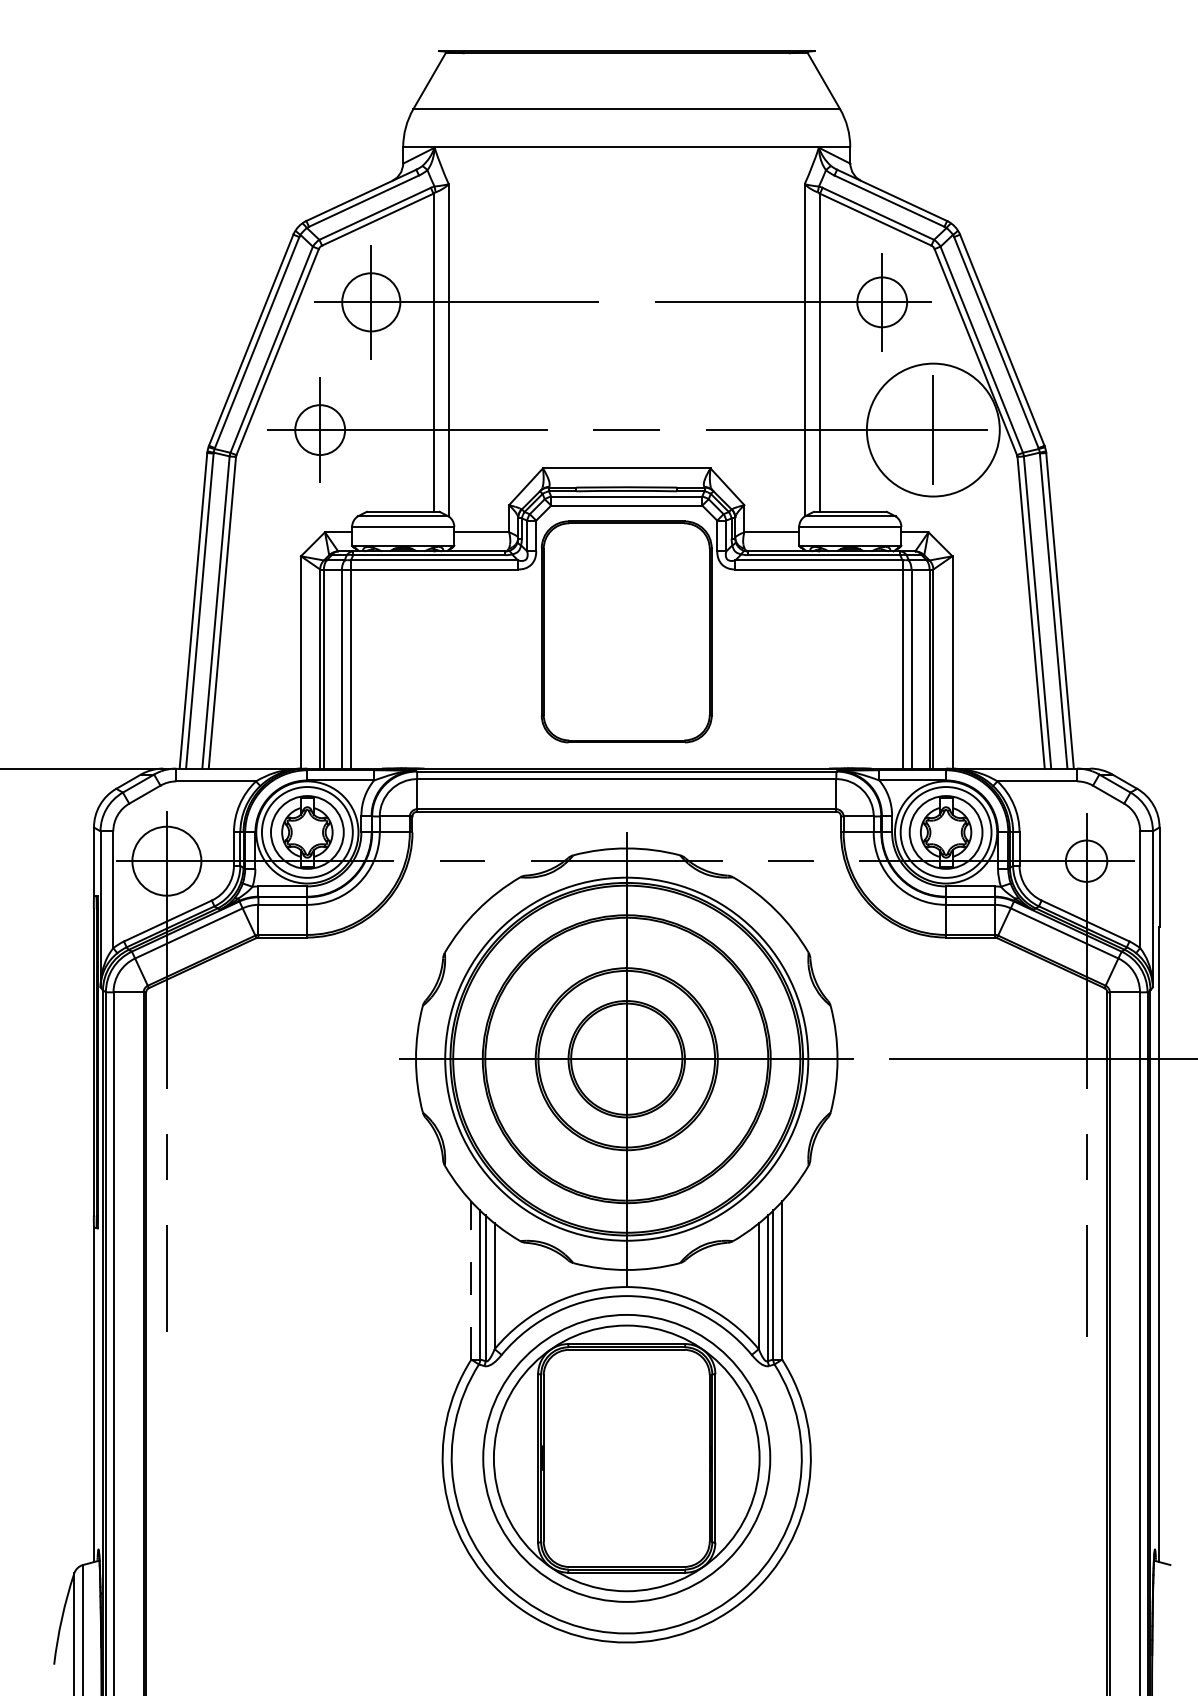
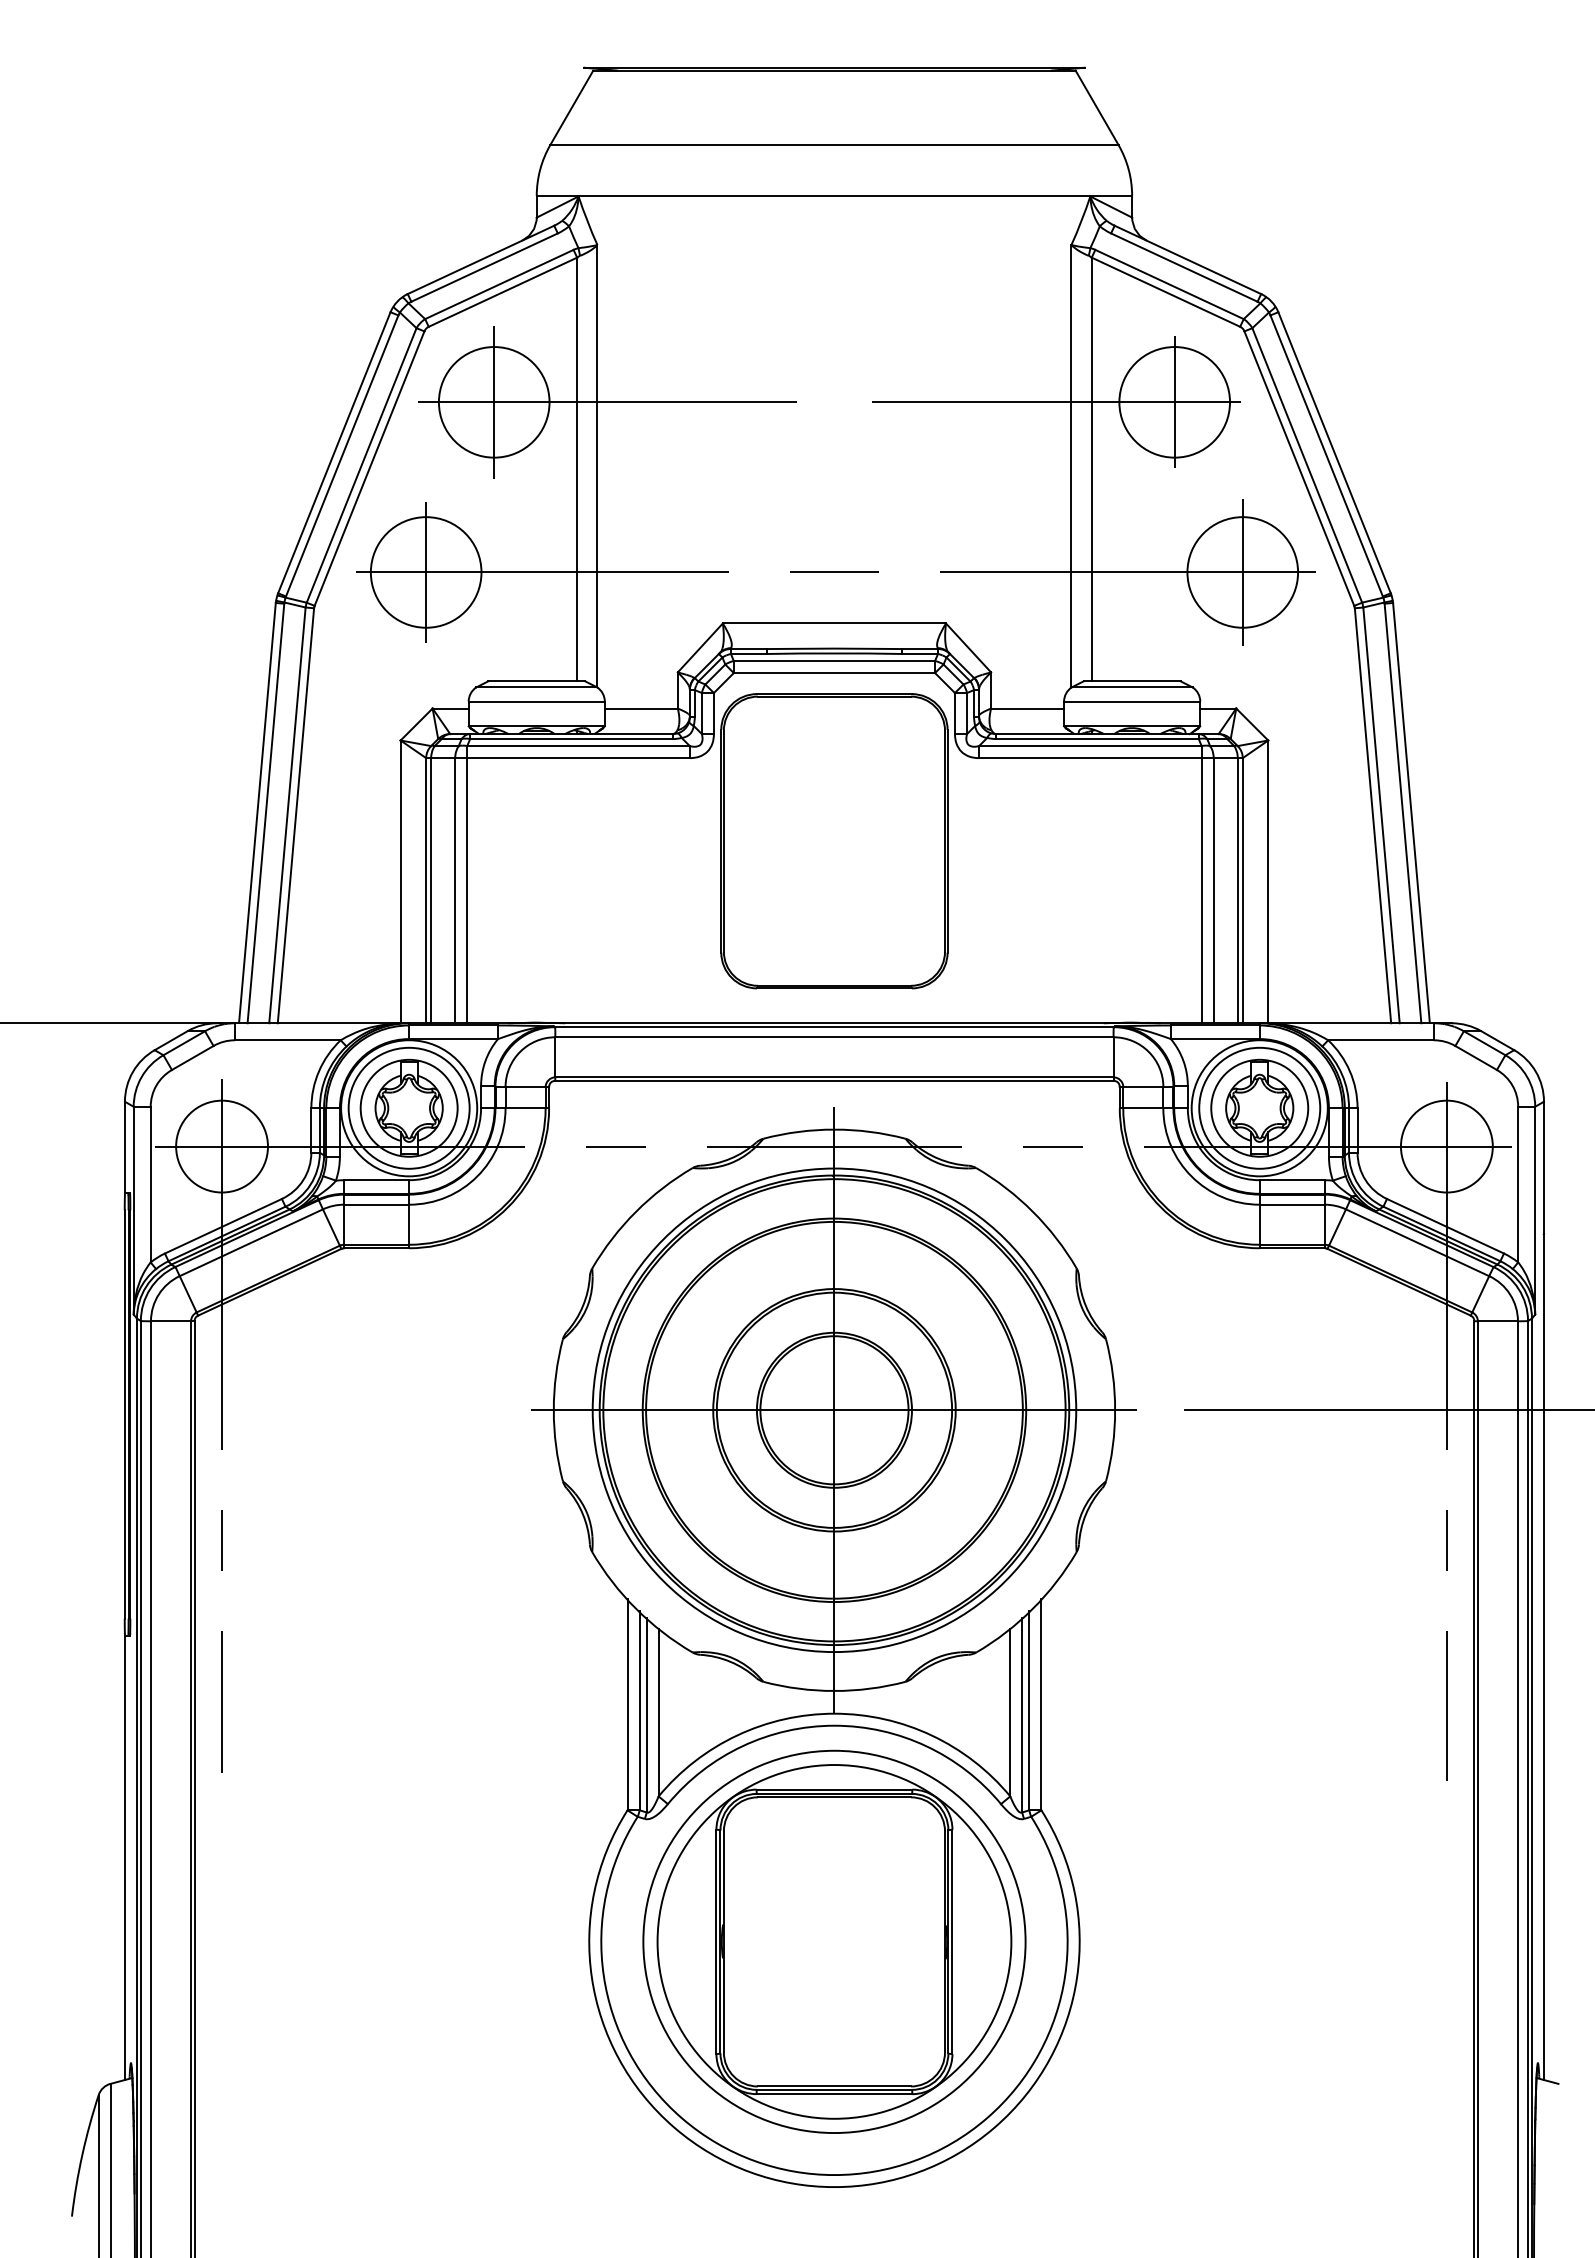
circle: (370, 302) -> (493, 402), size x1.43
circle: (882, 302) -> (1174, 402), size x1.67
circle: (319, 430) -> (425, 572), size x1.67
circle: (933, 430) -> (1242, 572), size x0.62
circle: (1086, 861) -> (1446, 1146), size x1.67
line: (471, 1280) -> (627, 1704), dashed -> solid

